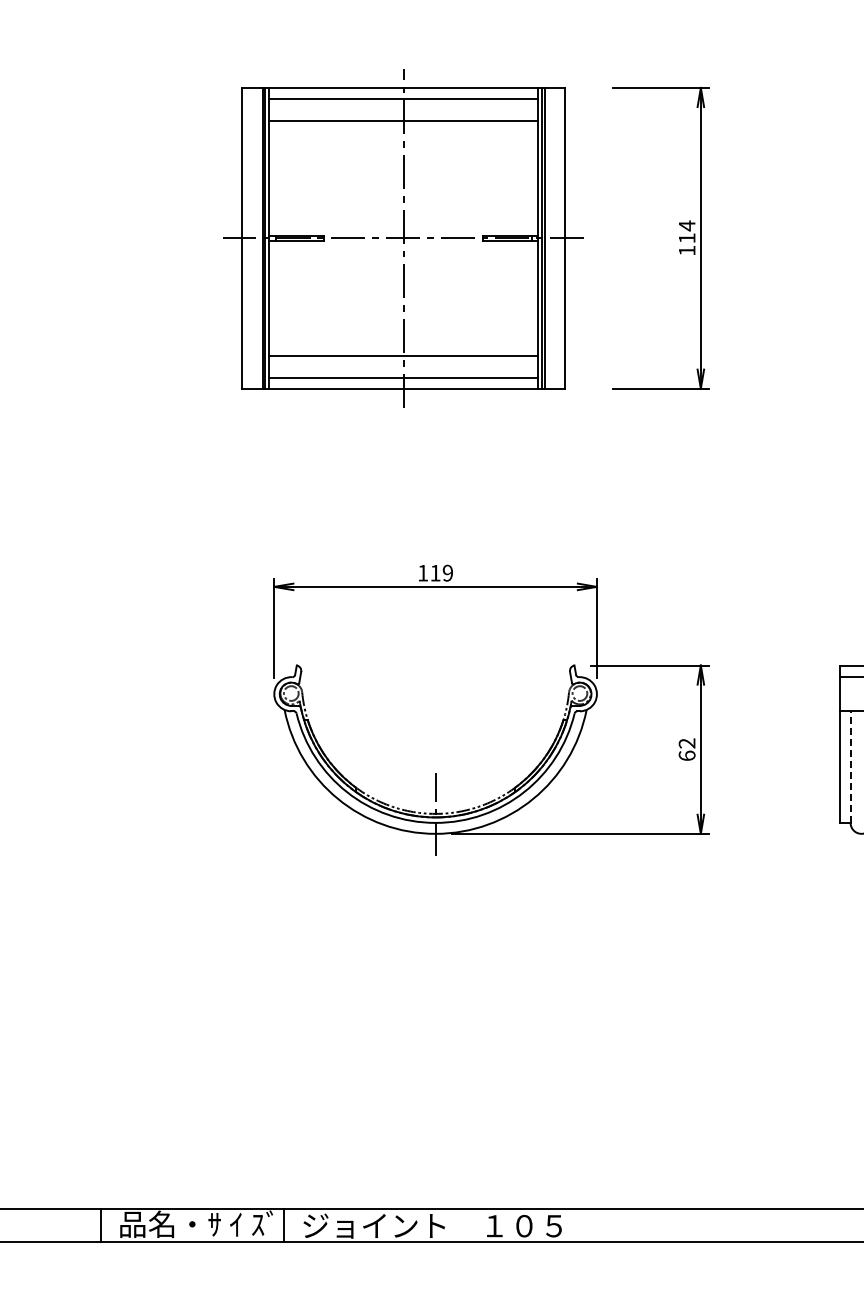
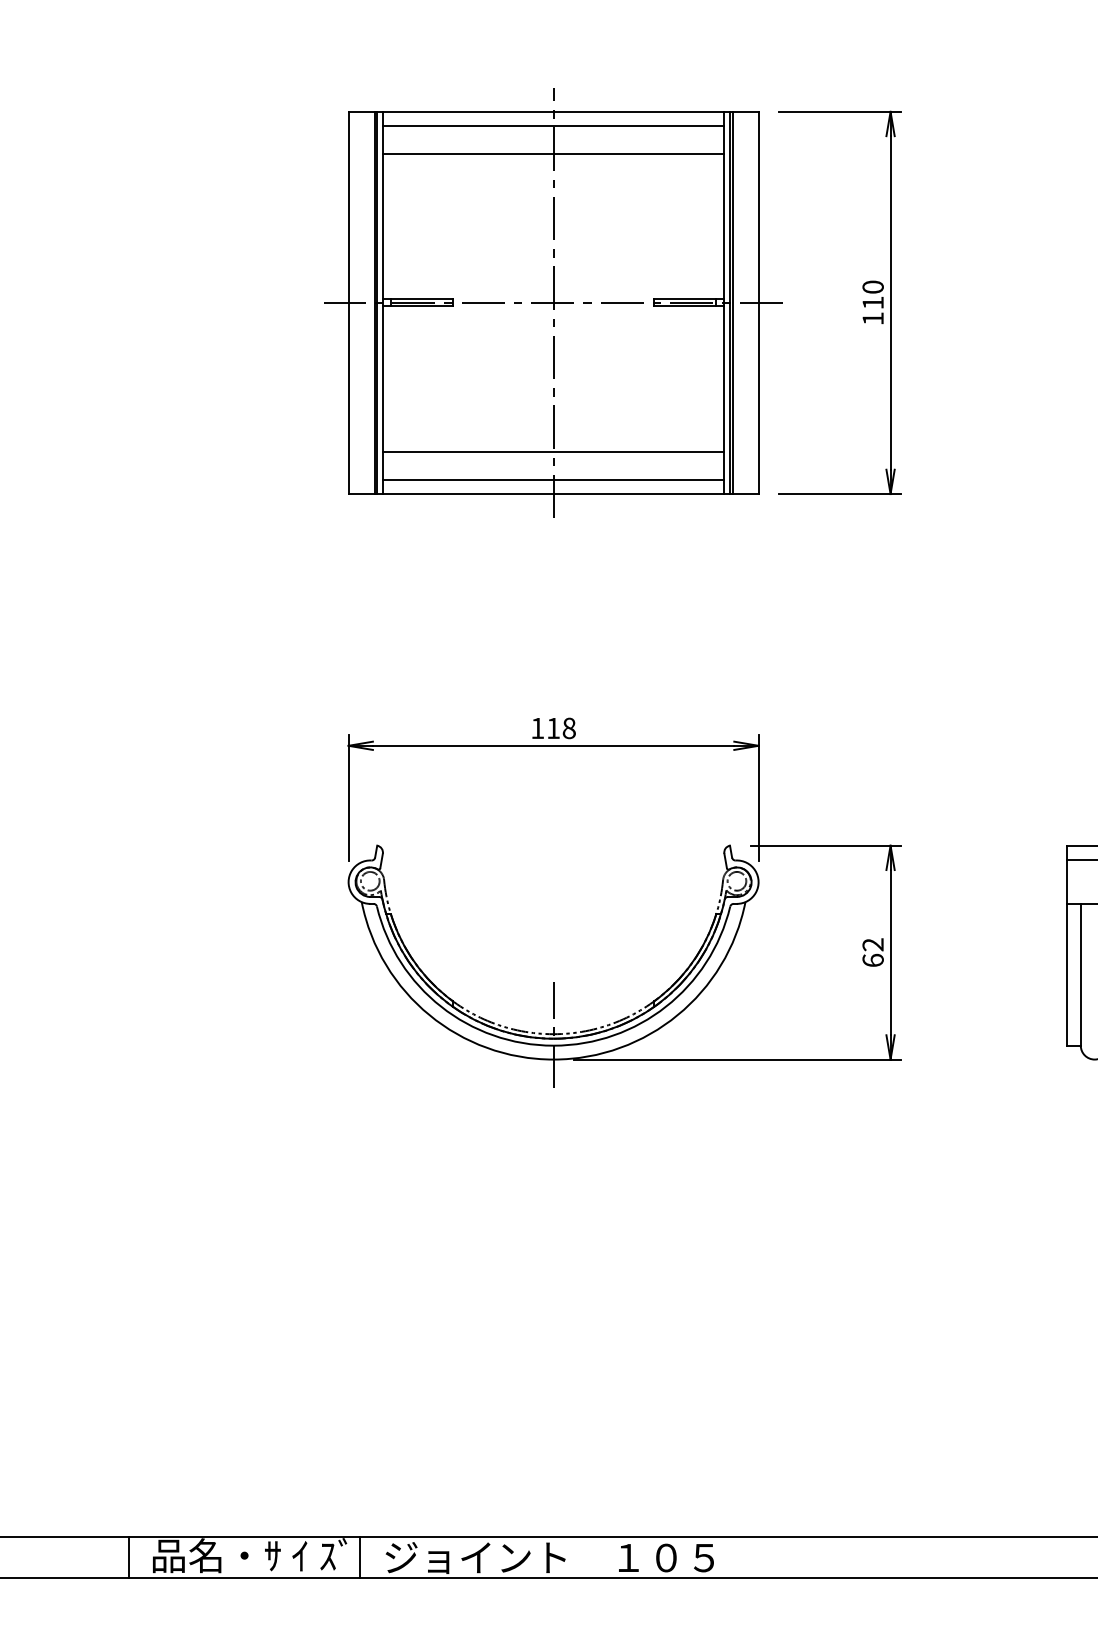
text: (686, 225) -> (872, 286), 114 -> 110
part: (403, 238) -> (553, 303), moved
text: (447, 572) -> (568, 727), 119 -> 118
line: (850, 767) -> (1080, 975), dashed -> solid

